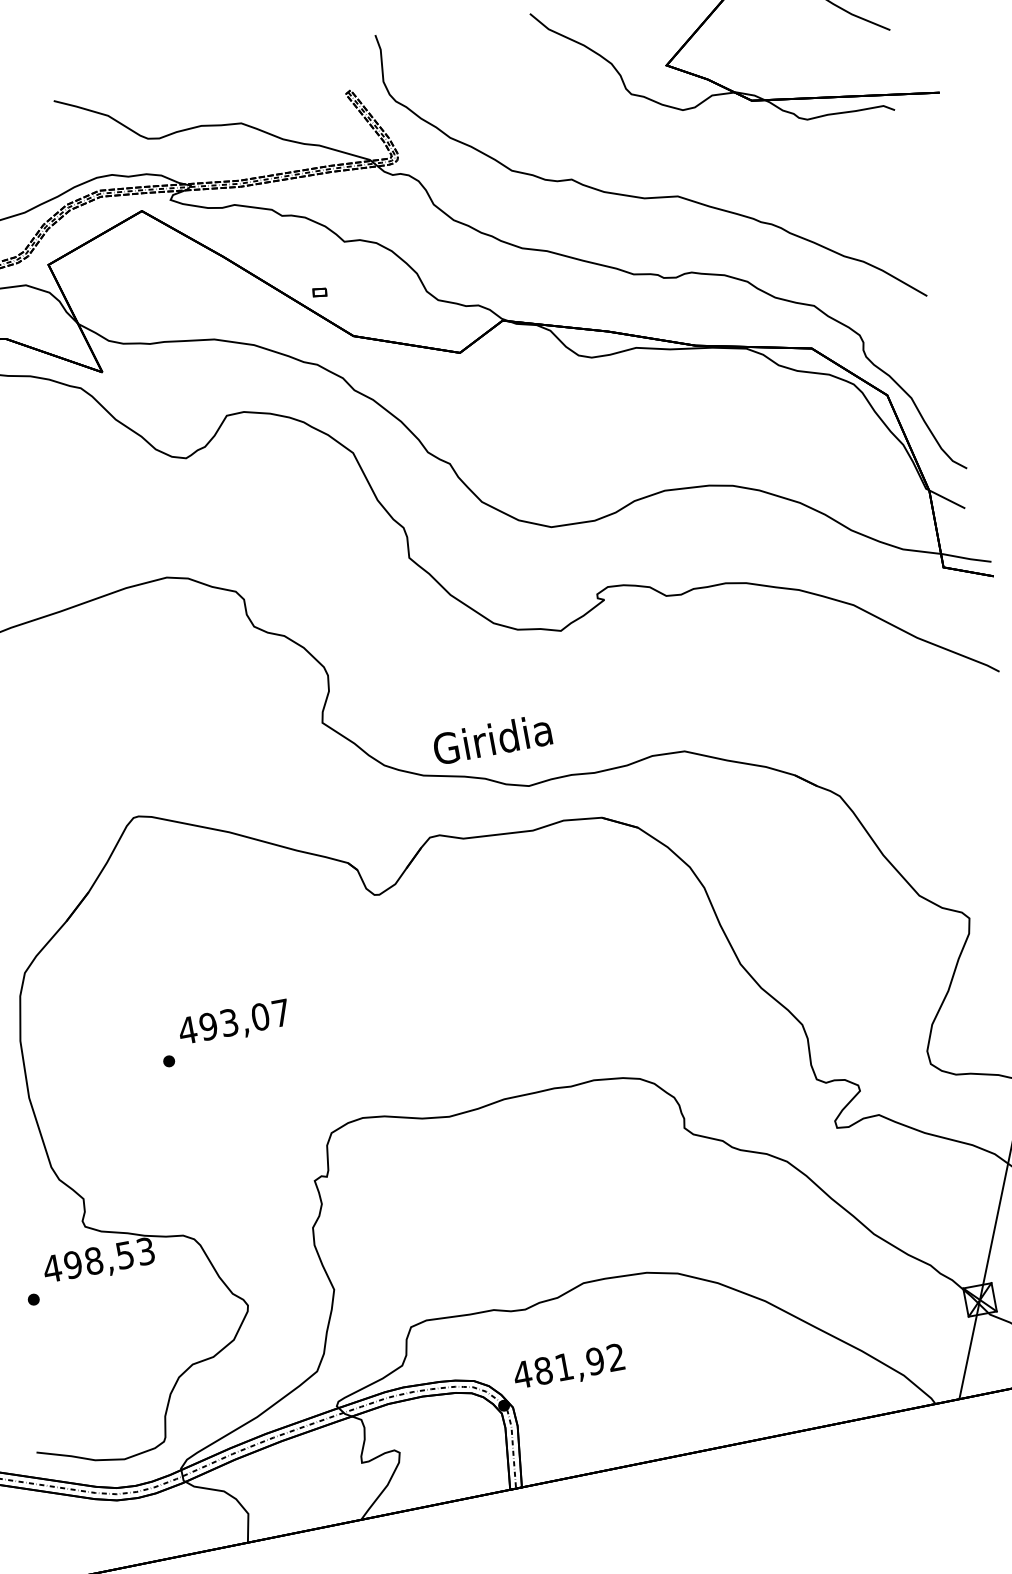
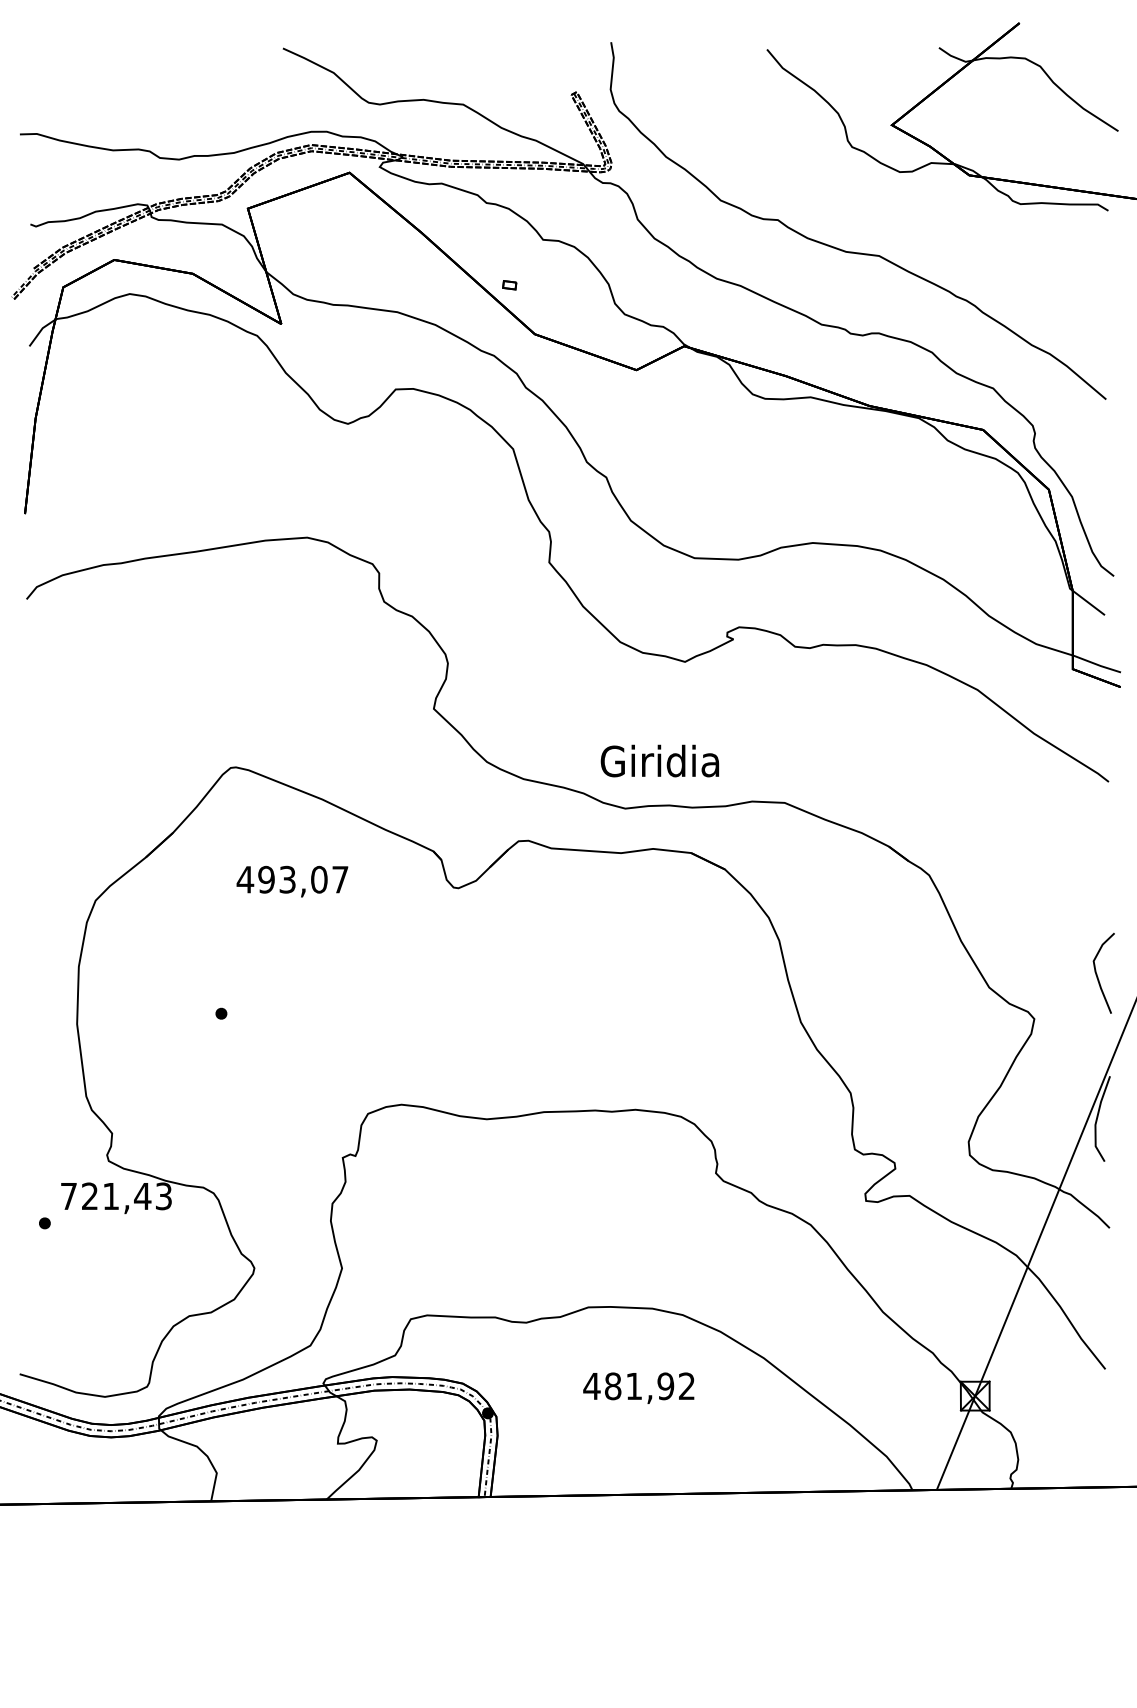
text: (491, 738) -> (659, 760), moved
text: (234, 1023) -> (292, 881), moved
text: (88, 1262) -> (105, 1196), 498,53 -> 721,43
text: (568, 1367) -> (638, 1387), moved

